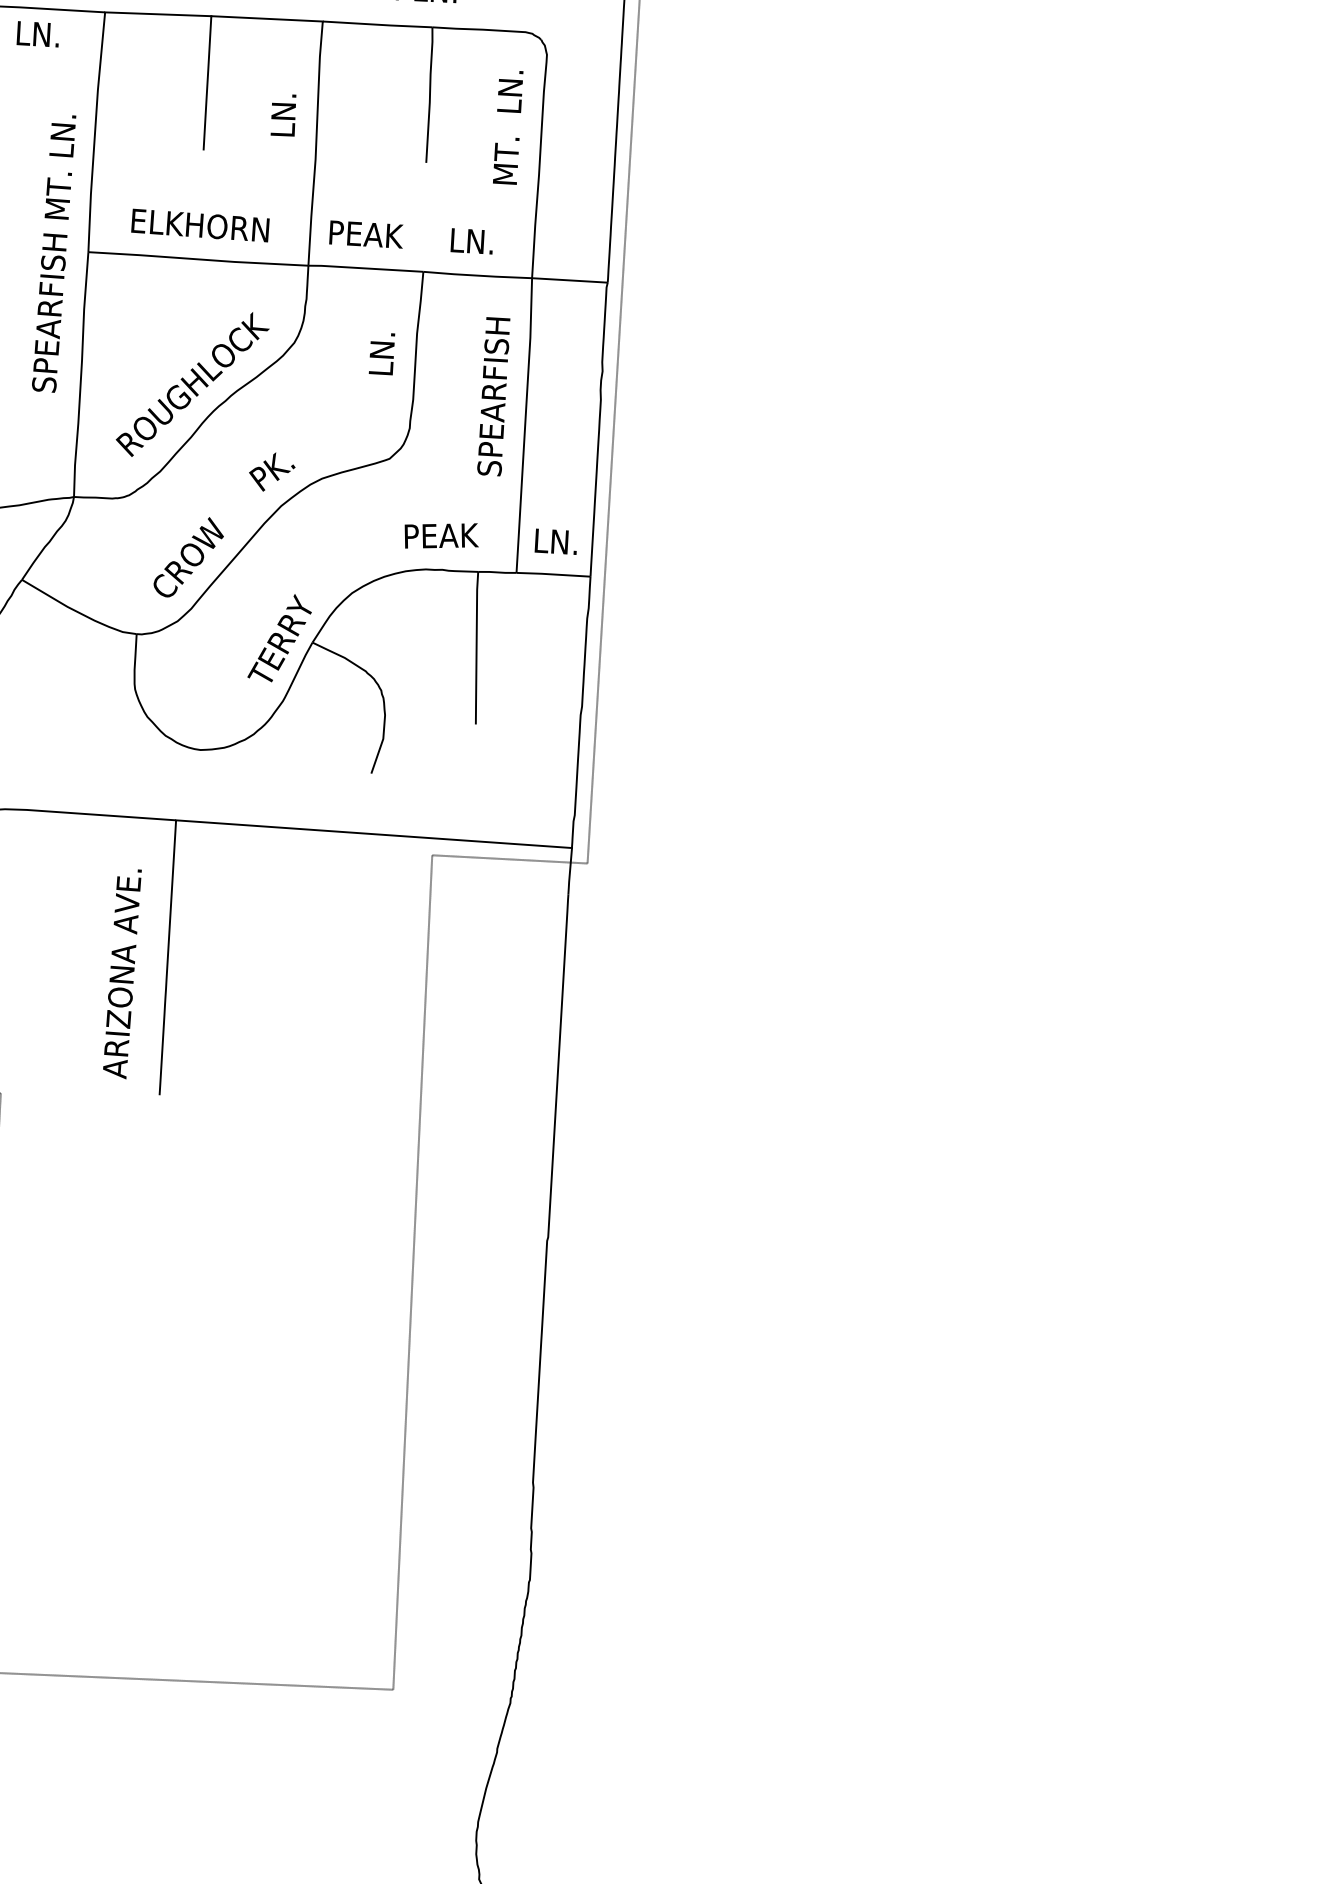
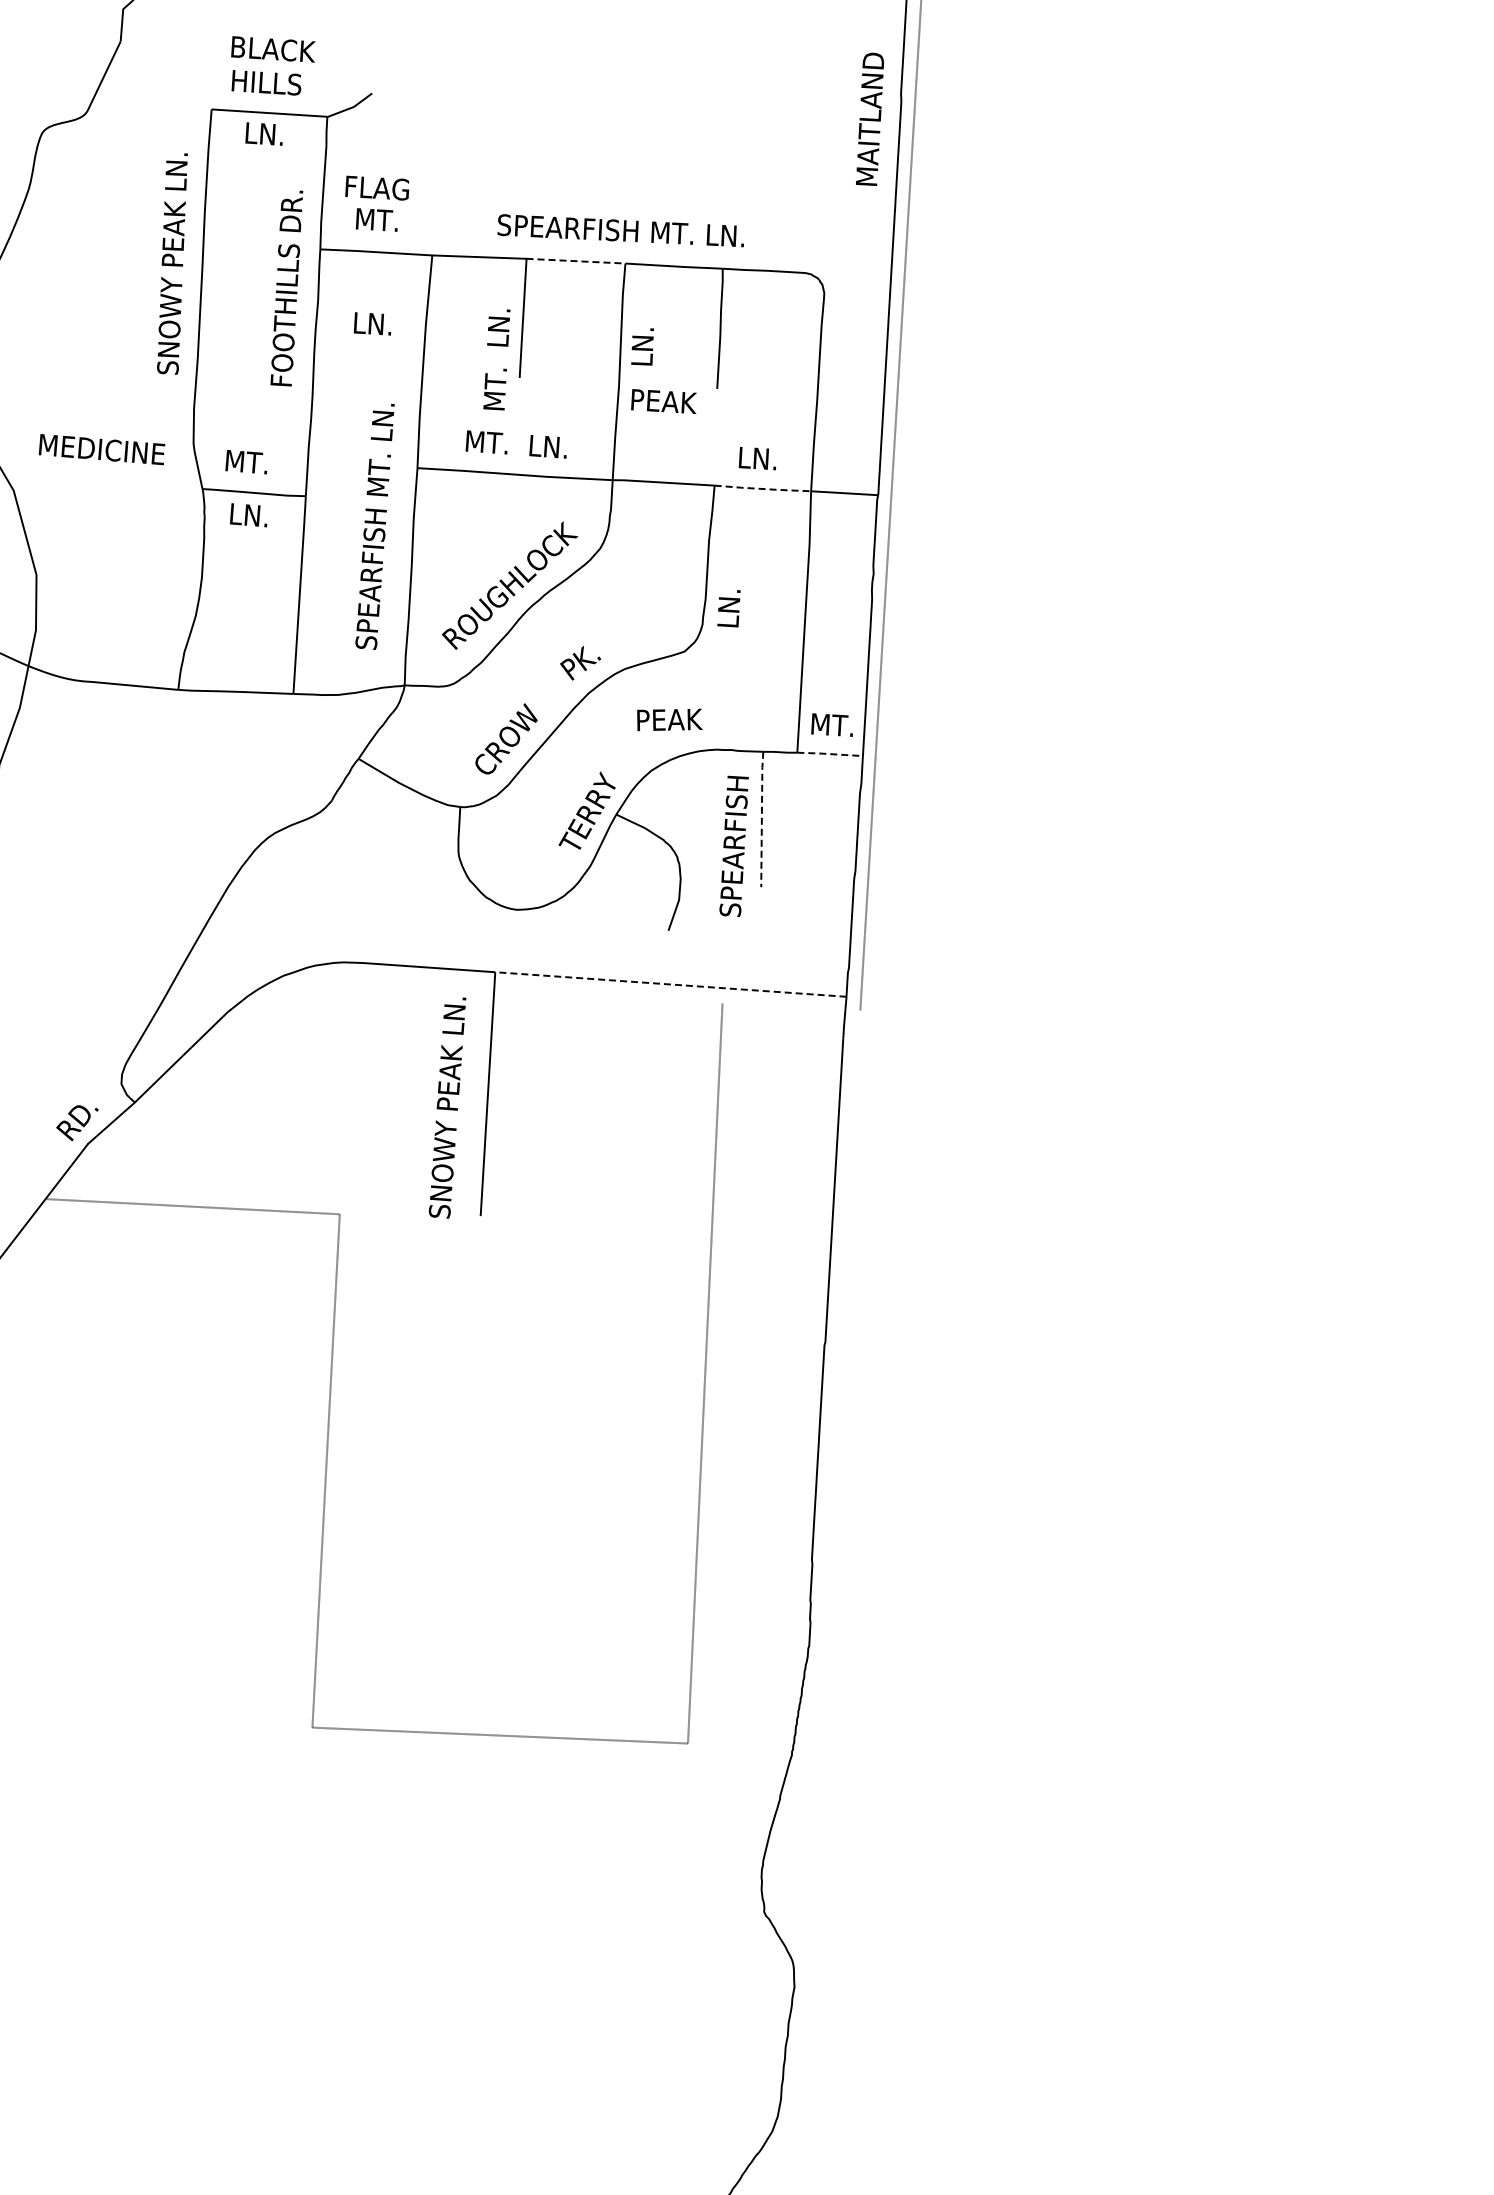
line: (267, 19) -> (576, 261), solid -> dashed
text: (37, 33) -> (372, 323), moved
text: (283, 115) -> (642, 346), moved
text: (507, 127) -> (496, 359), moved
text: (200, 225) -> (516, 444), ELKHORN -> MT.  LN.
text: (365, 234) -> (663, 401), moved
text: (53, 253) -> (374, 526), moved
line: (478, 276) -> (763, 489), solid -> dashed
text: (381, 353) -> (728, 608), moved
text: (493, 395) -> (733, 845), moved
text: (441, 535) -> (669, 719), moved
text: (555, 541) -> (831, 724), LN. -> MT.
line: (553, 574) -> (830, 754), solid -> dashed
line: (476, 648) -> (761, 819), solid -> dashed
line: (373, 834) -> (670, 984), solid -> dashed
line: (509, 858) -> (791, 1006), removed
text: (122, 972) -> (447, 1107), ARIZONA AVE. -> SNOWY PEAK LN.

